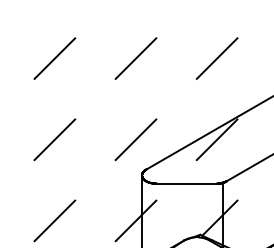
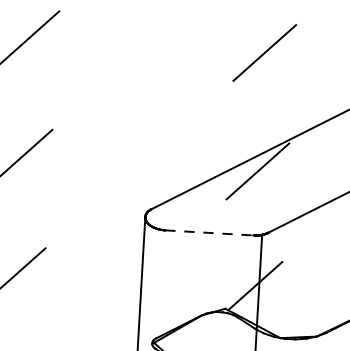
line: (135, 58) -> (145, 45), removed
line: (135, 139) -> (138, 164), removed
line: (186, 183) -> (209, 232), solid -> dashed
line: (135, 220) -> (131, 282), removed

